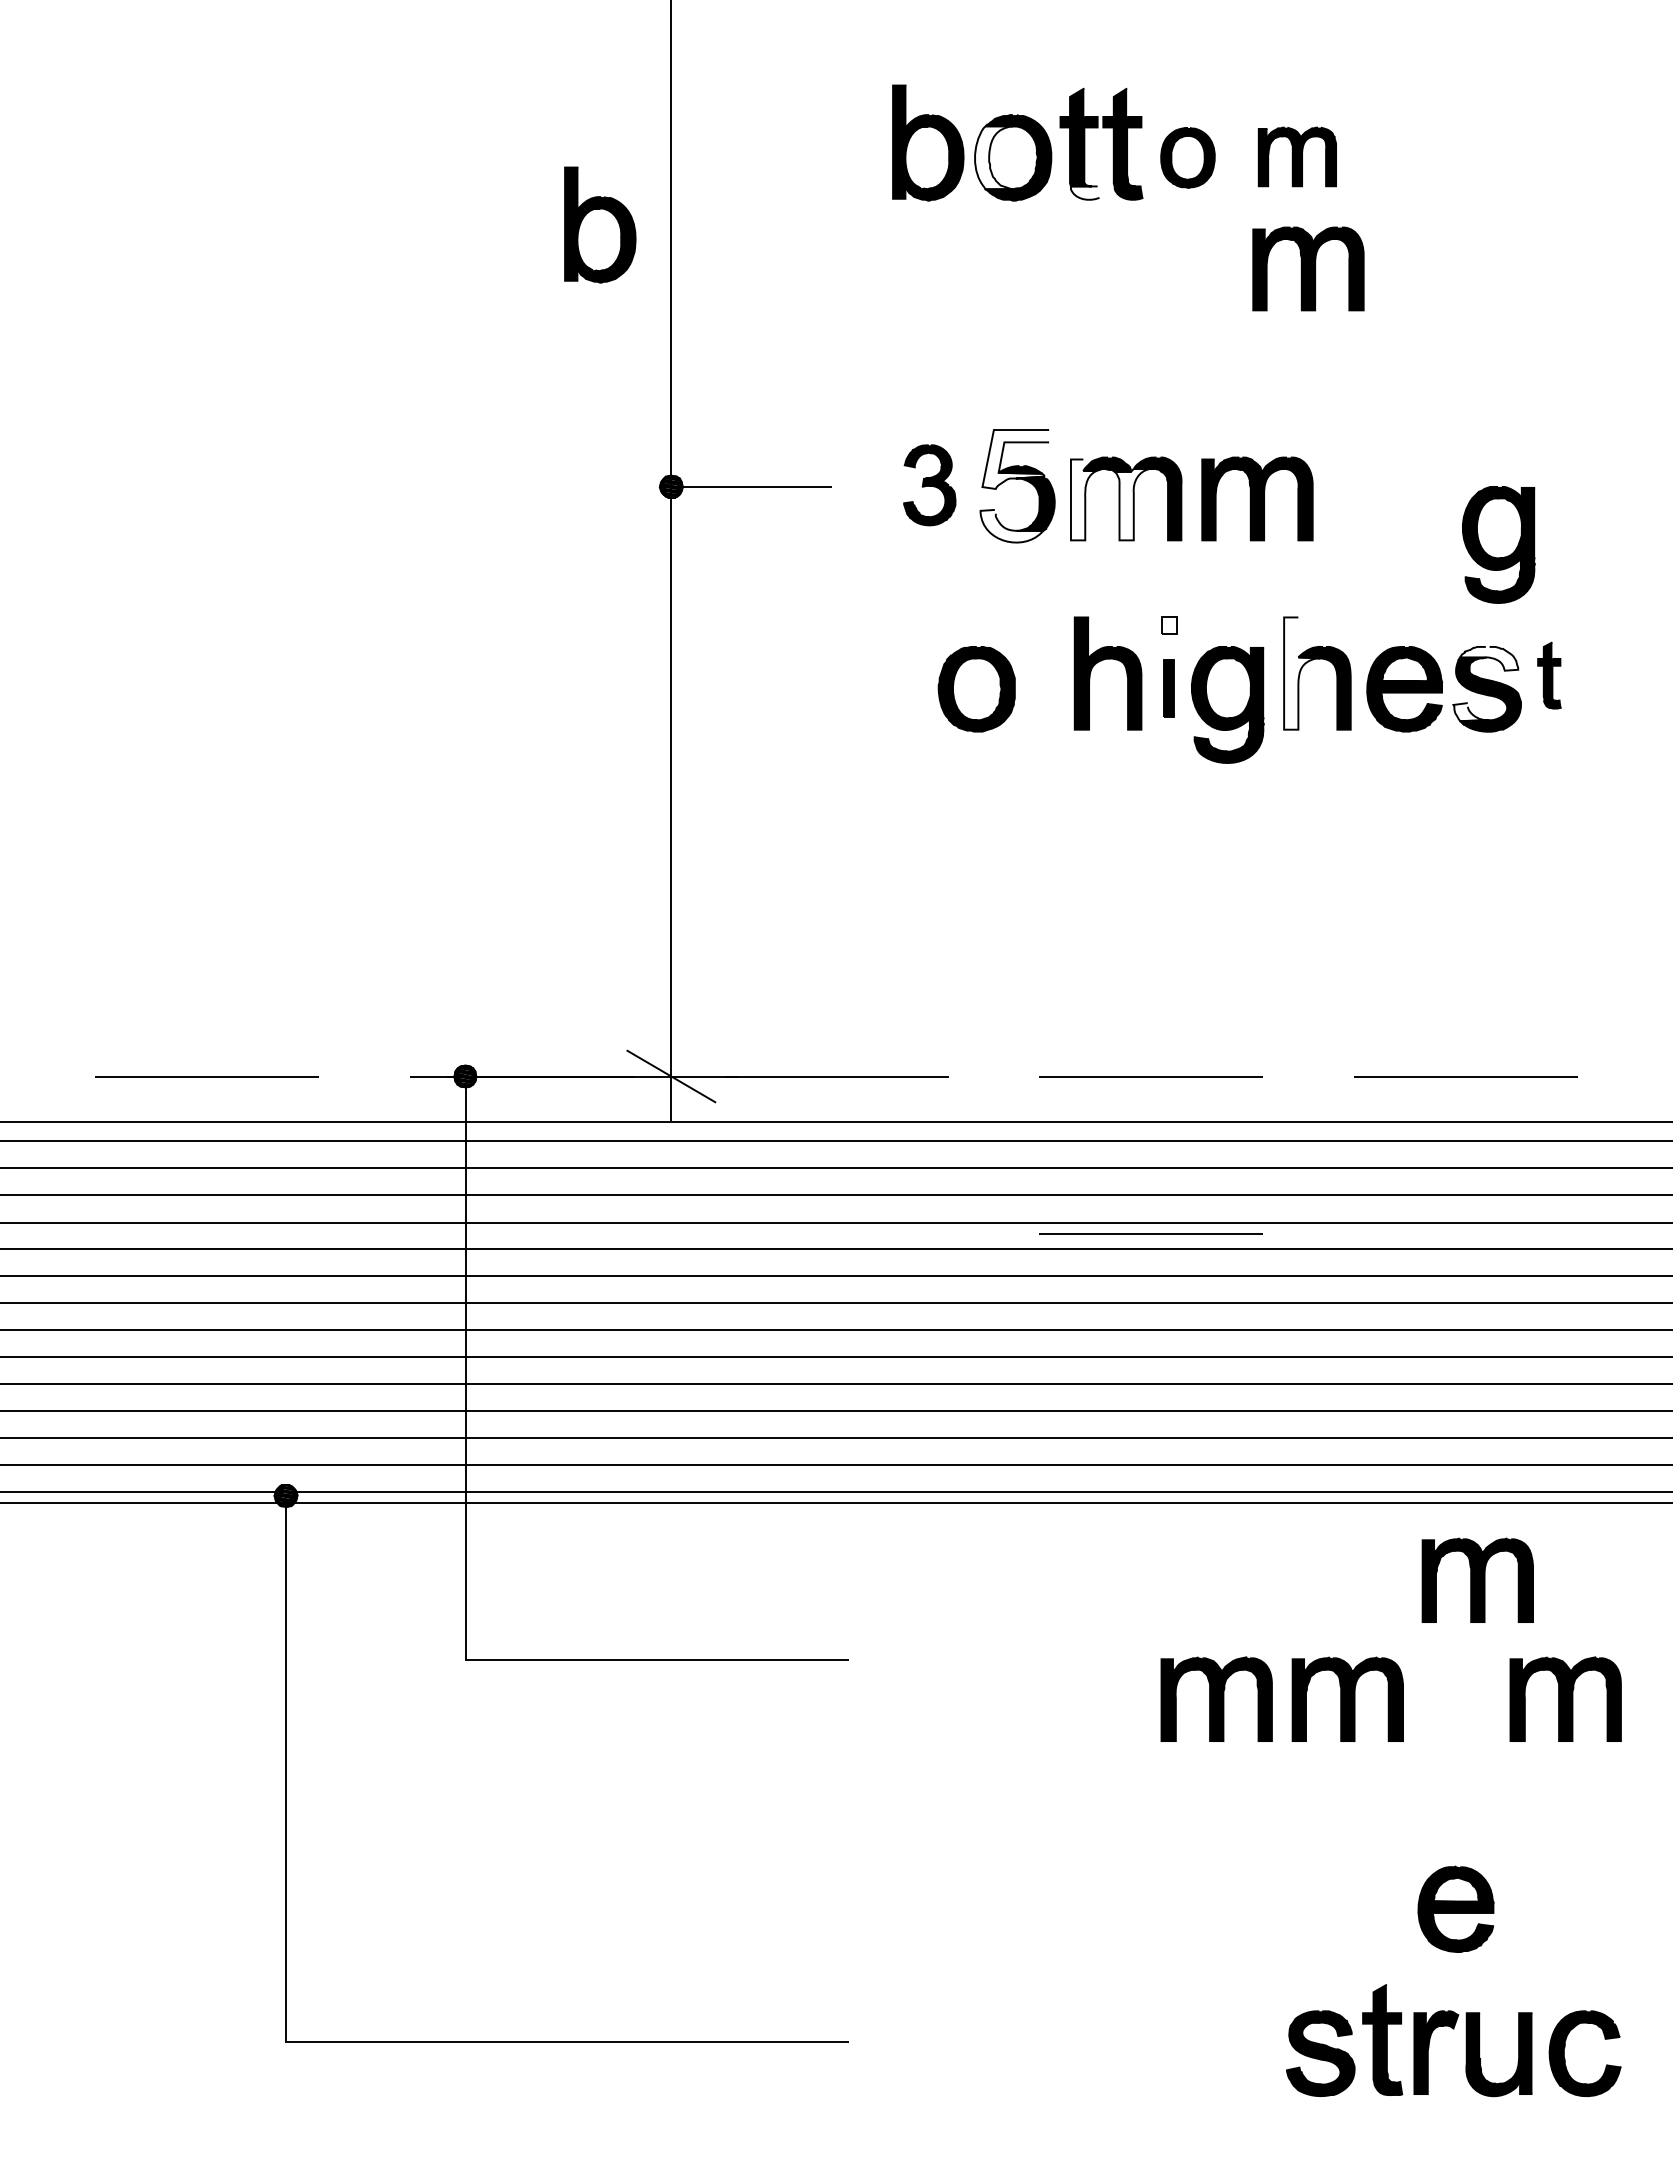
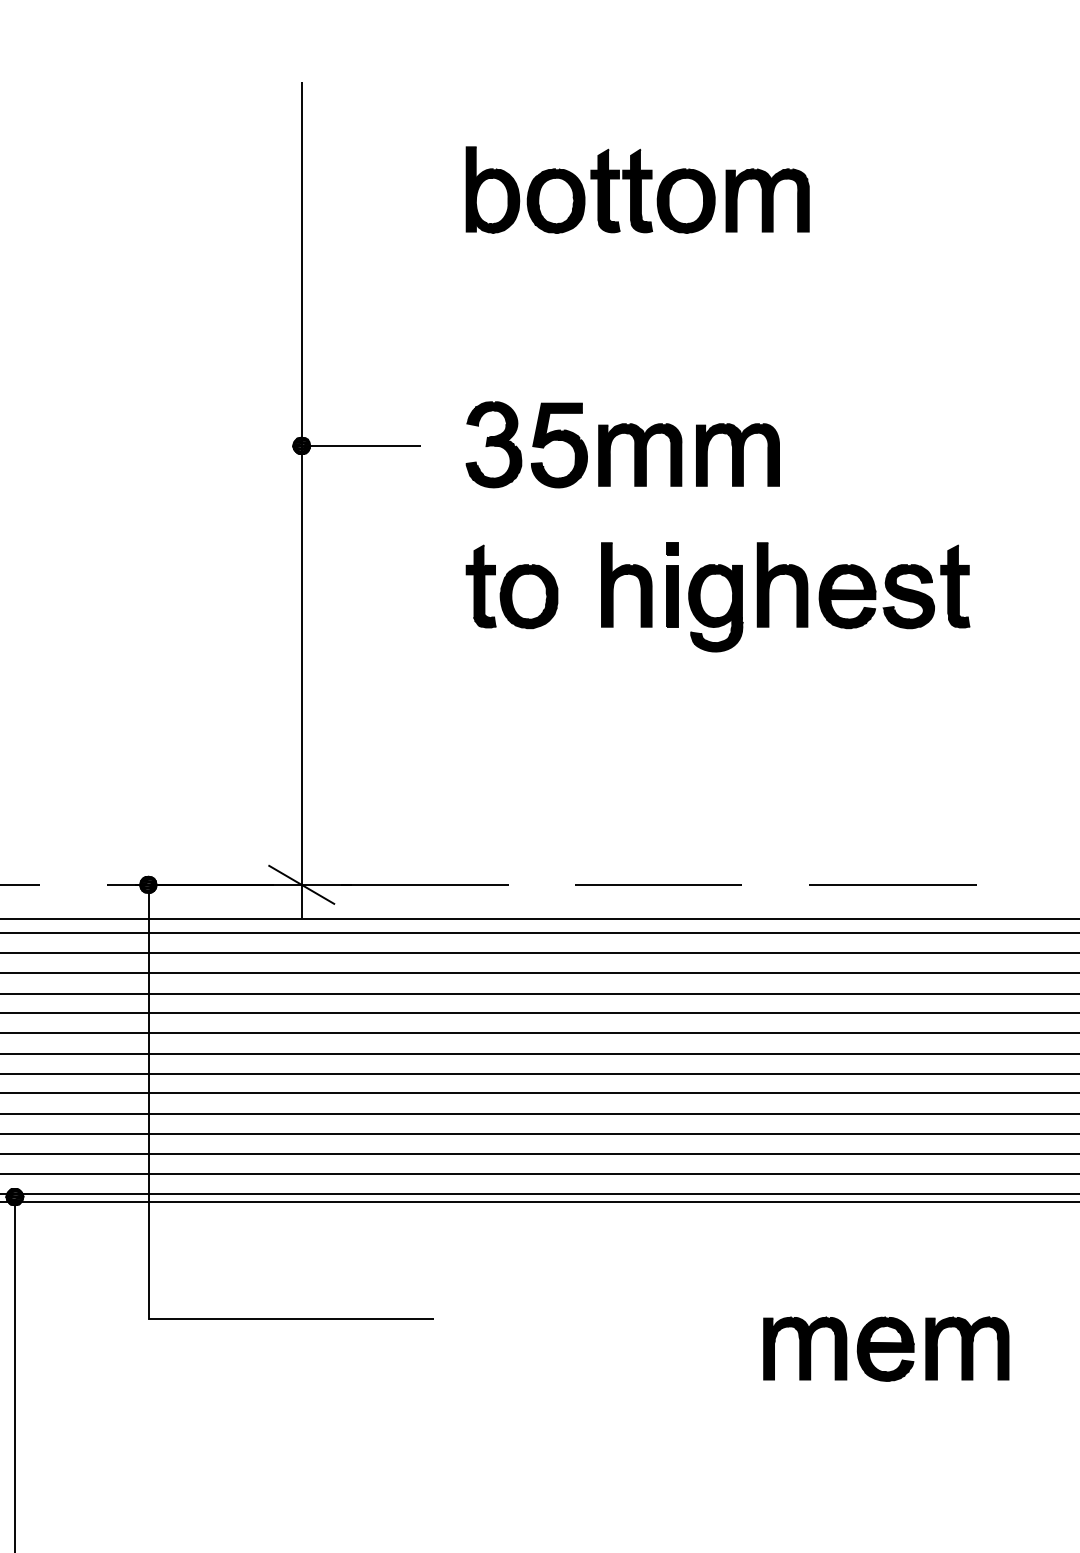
part: (1297, 156) -> (767, 200), size x1.43
fill: (993, 157) -> (541, 200), added
part: (1187, 157) -> (685, 200), size x1.43
fill: (1084, 192) -> (609, 226), added
part: (600, 224) -> (248, 250), removed
part: (1308, 268) -> (775, 283), removed
fill: (1015, 459) -> (557, 425), added
part: (929, 485) -> (493, 444), size x1.43
fill: (1083, 499) -> (608, 455), added
fill: (1133, 504) -> (645, 459), added
fill: (1011, 525) -> (554, 474), added
part: (1498, 544) -> (917, 488), removed
fill: (1169, 625) -> (672, 549), added
fill: (1489, 658) -> (910, 573), added
fill: (1302, 673) -> (771, 584), added
part: (912, 675) -> (481, 586), added
part: (1549, 675) -> (955, 586), size x1.67
part: (1169, 688) -> (672, 596), size x1.43
fill: (1470, 712) -> (896, 613), added
line: (1150, 1233) -> (658, 1001), removed
part: (1477, 1579) -> (901, 1259), removed
part: (1216, 1698) -> (707, 1347), removed
part: (1455, 1908) -> (885, 1348), moved

